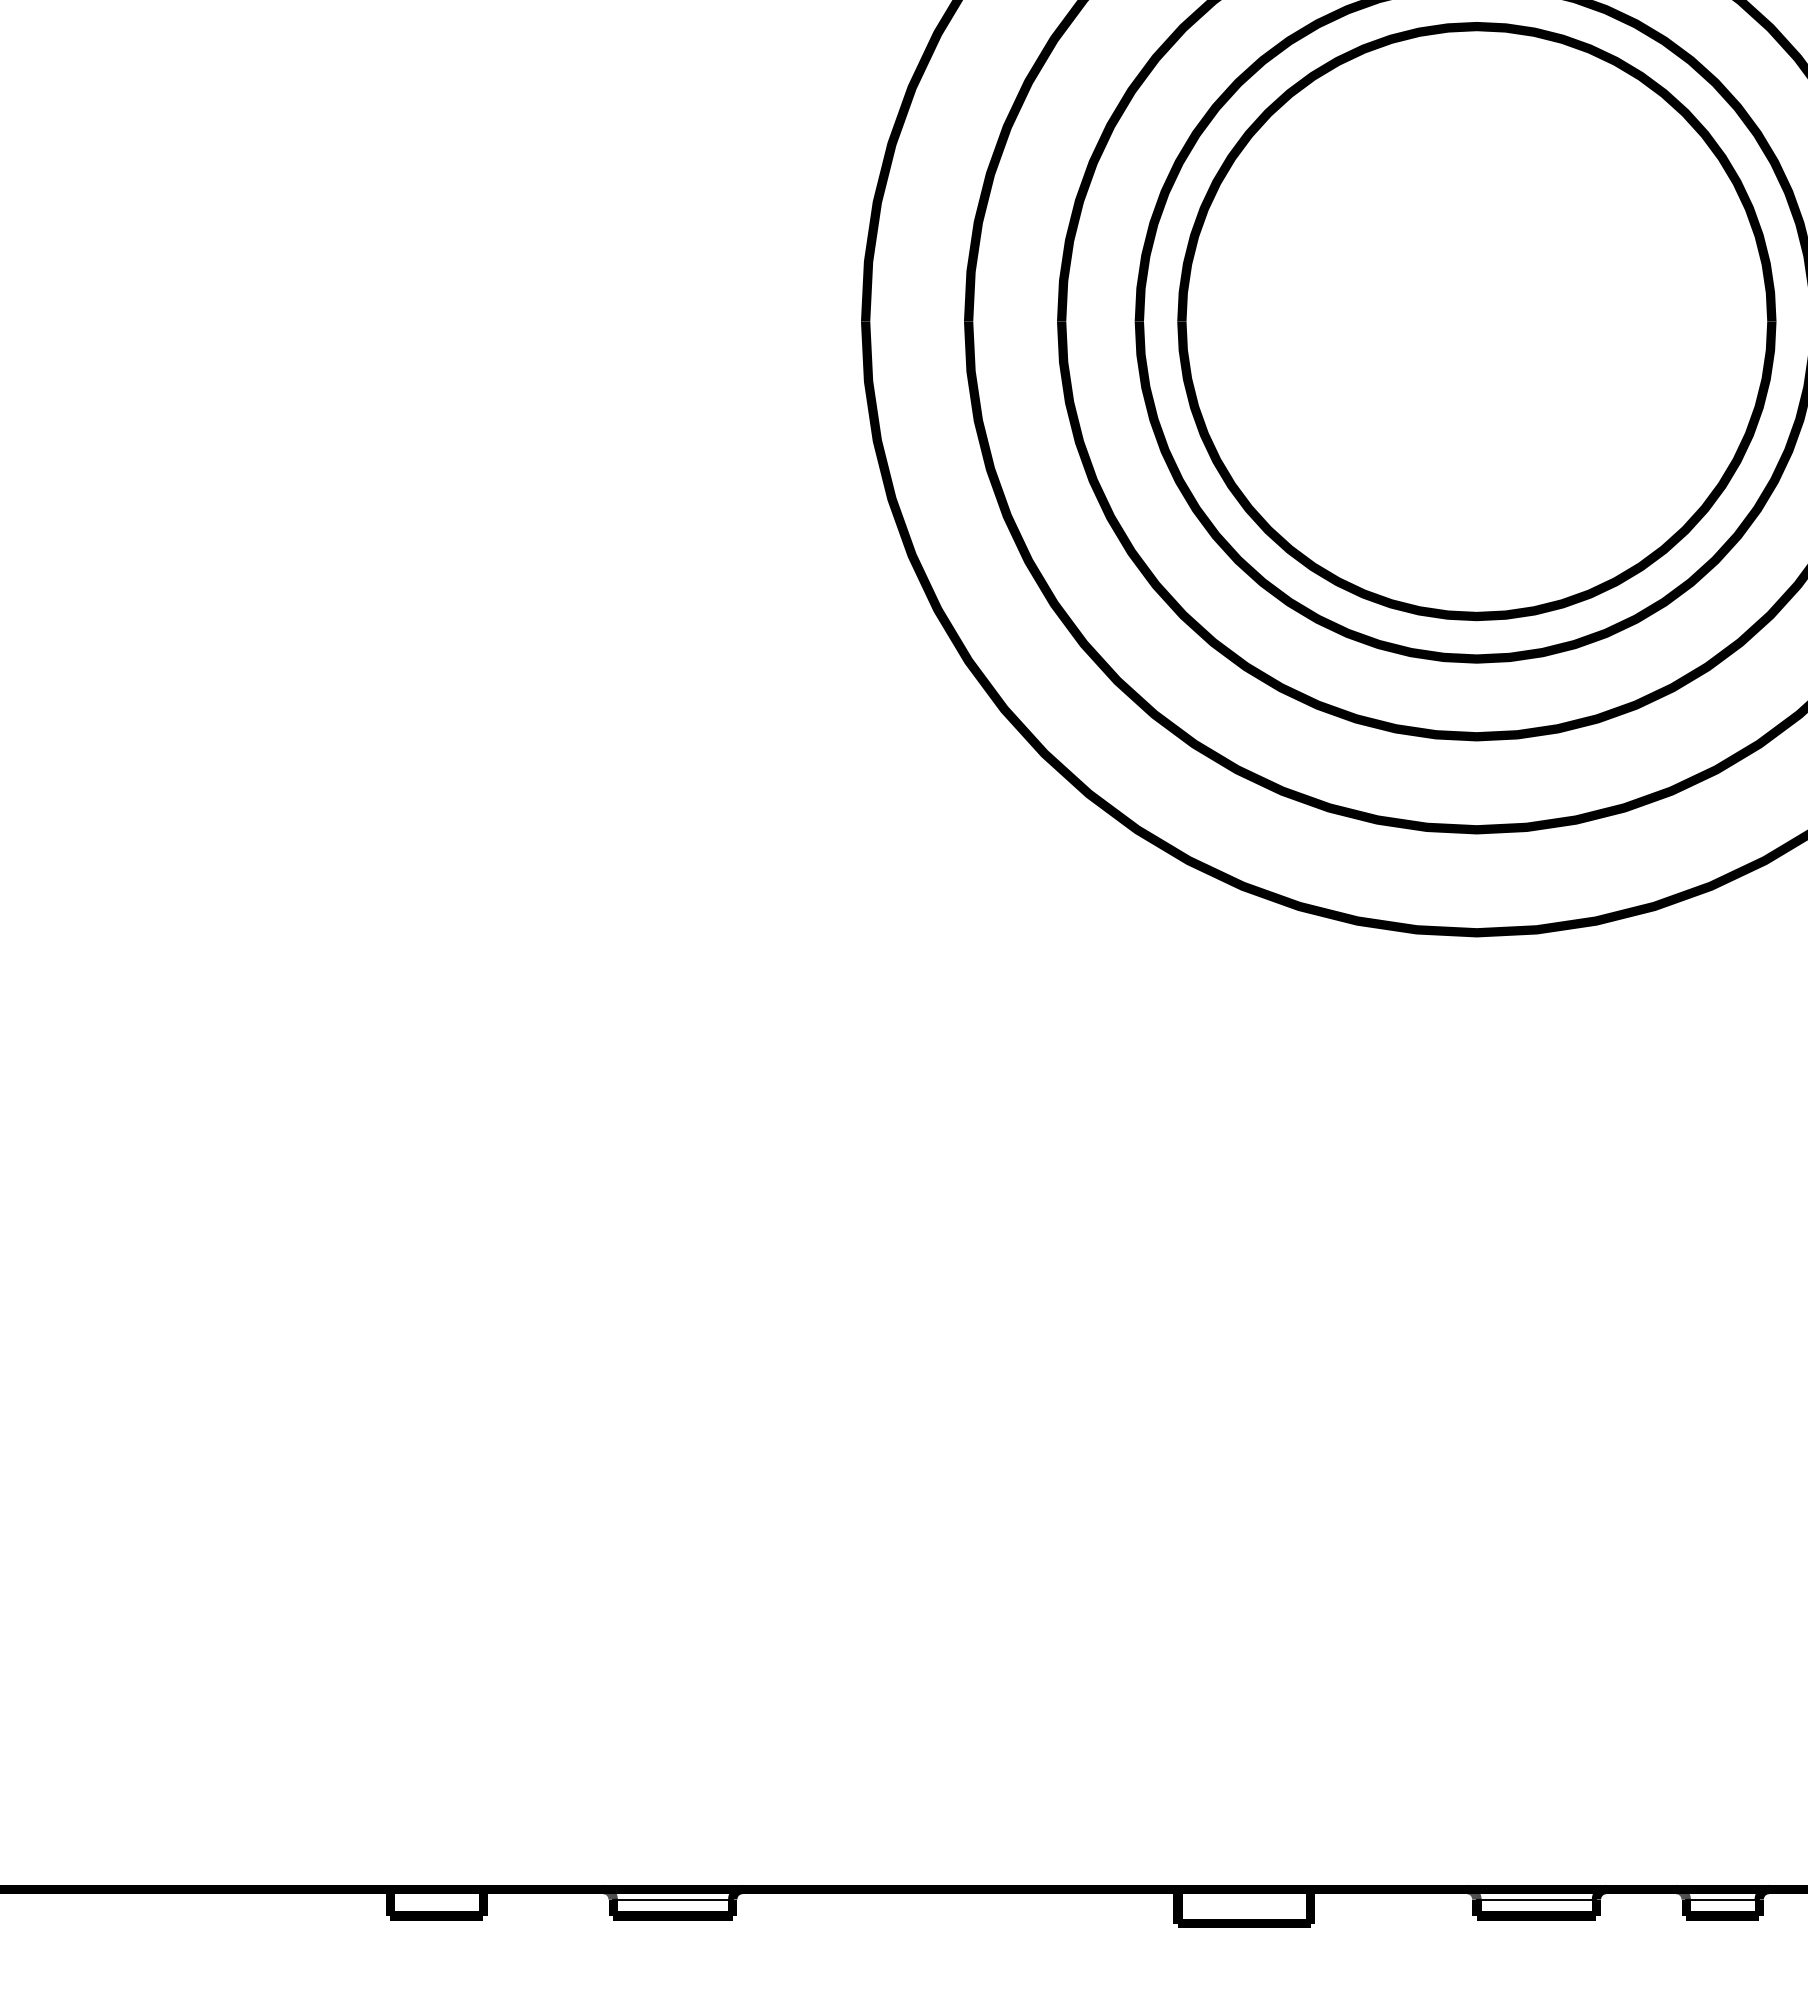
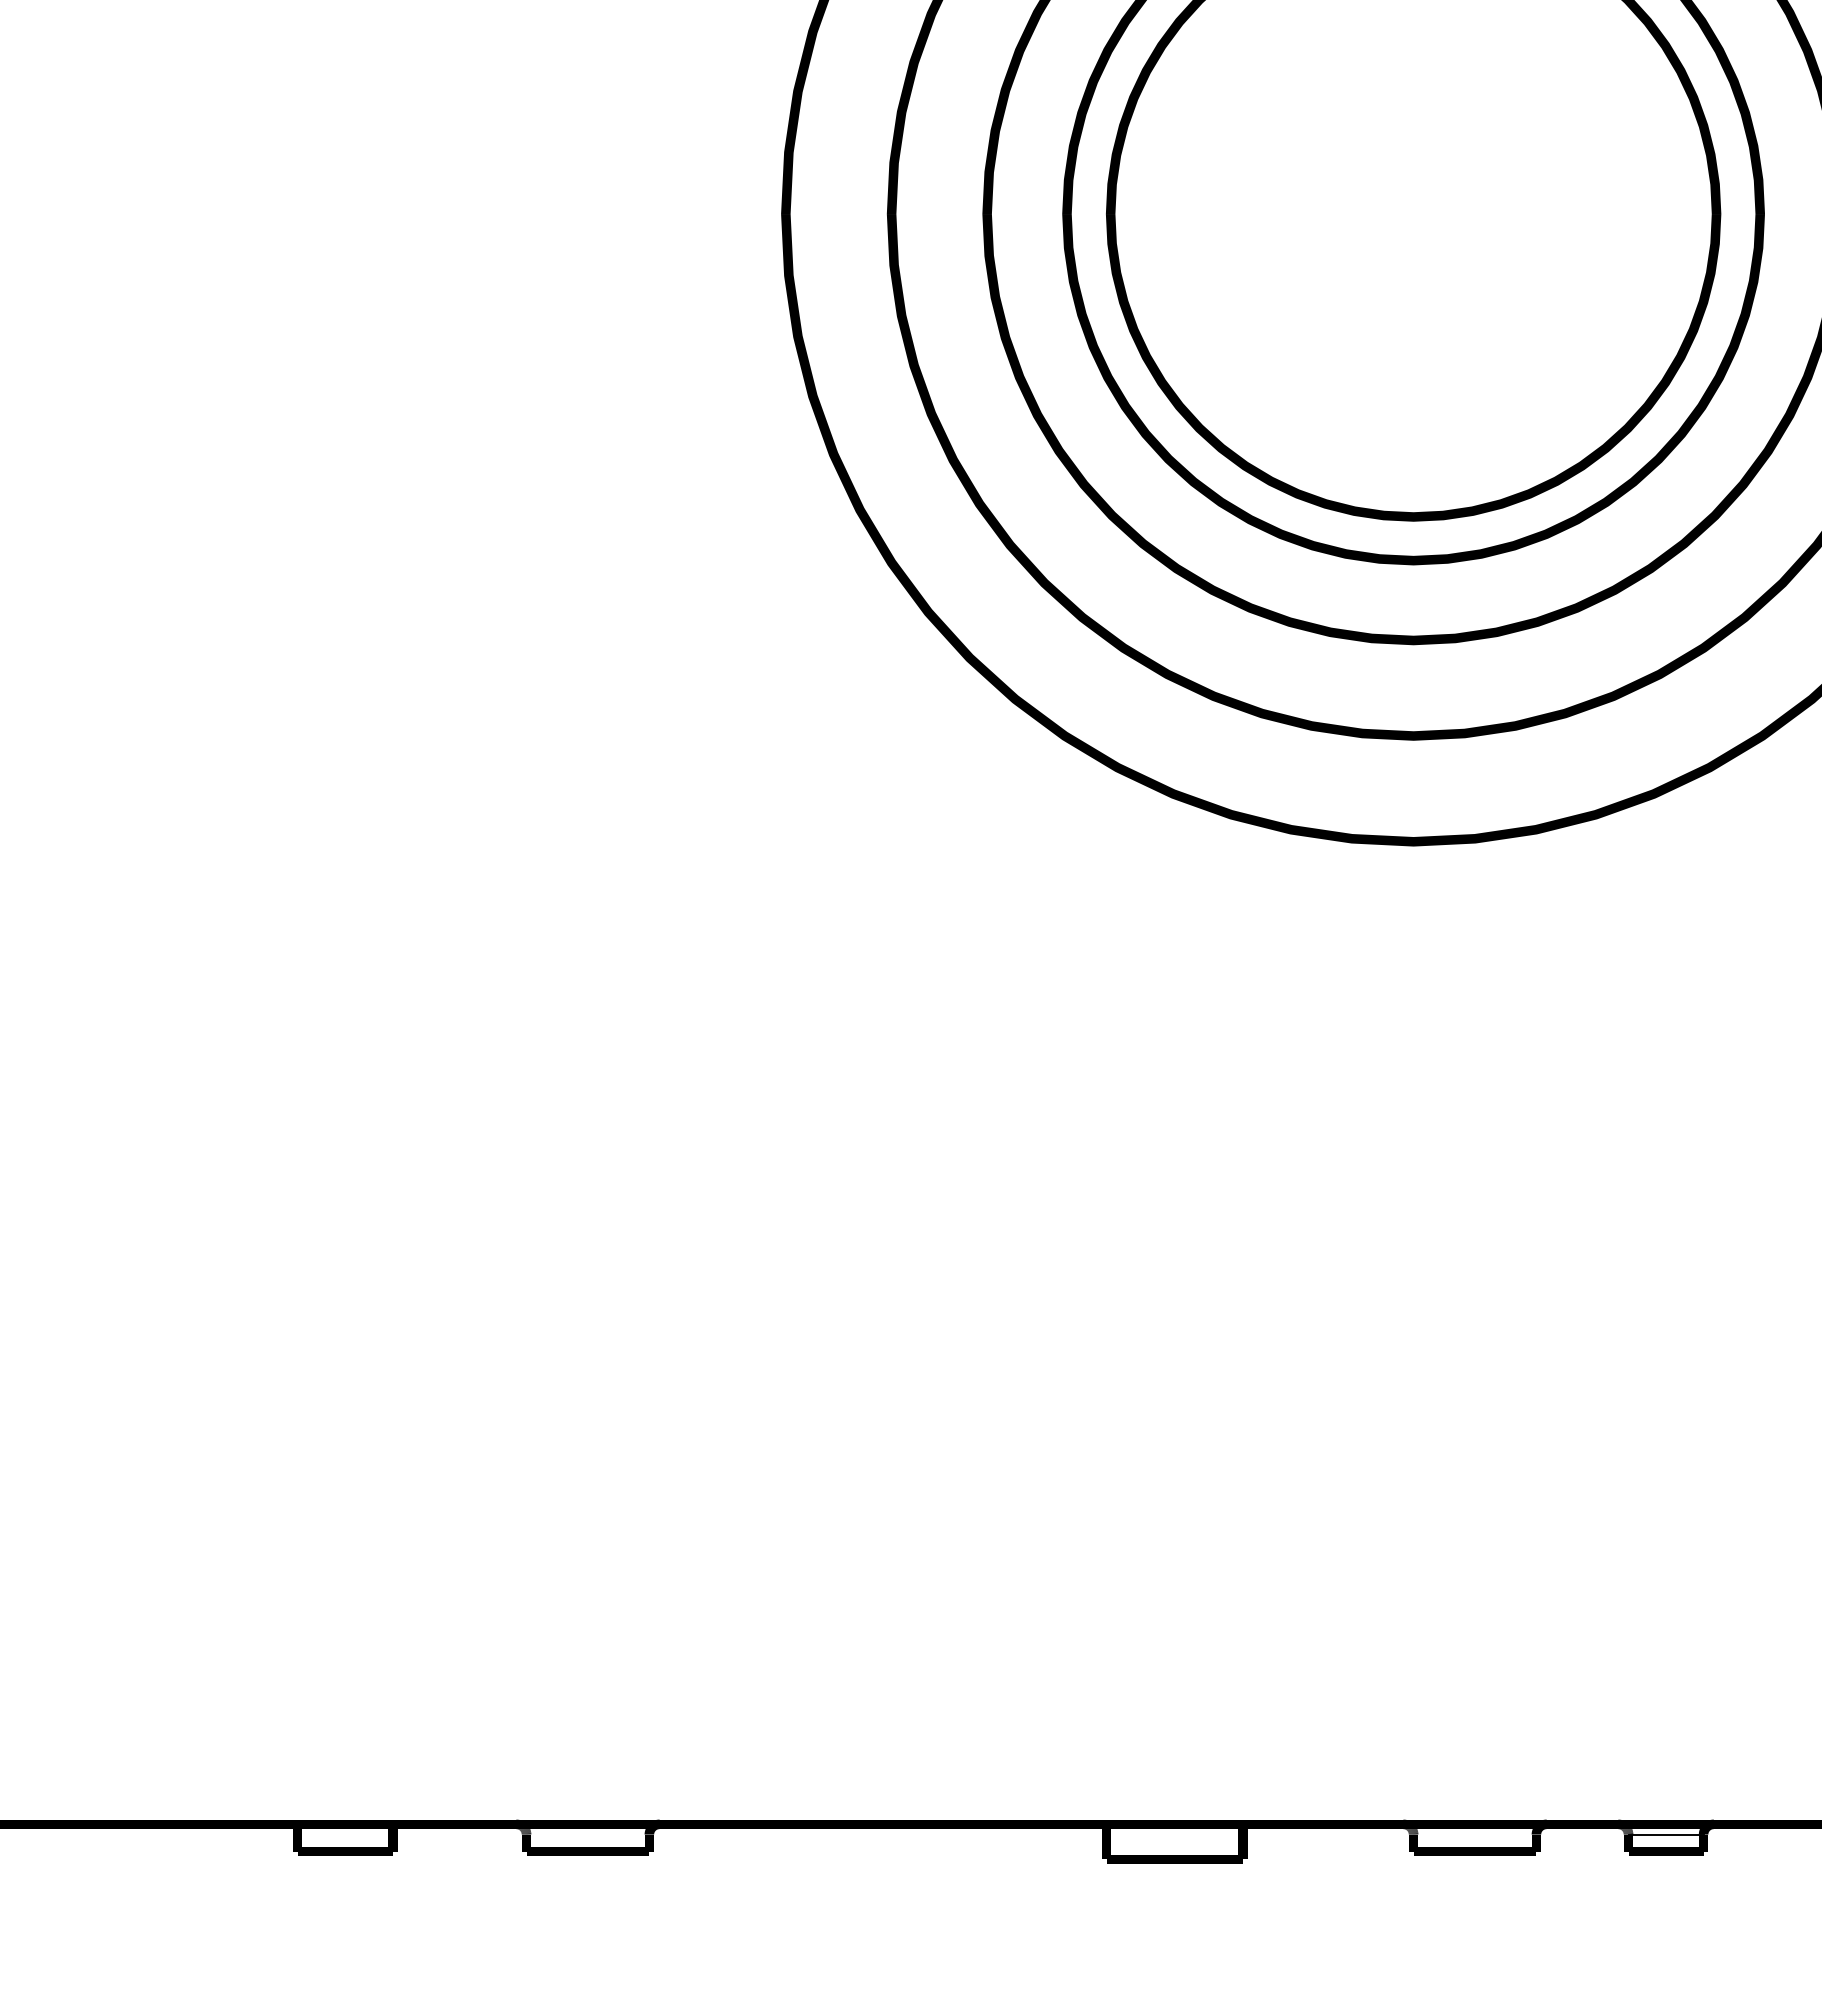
line: (672, 1899) -> (587, 1834), removed
line: (1536, 1899) -> (1474, 1834), removed

